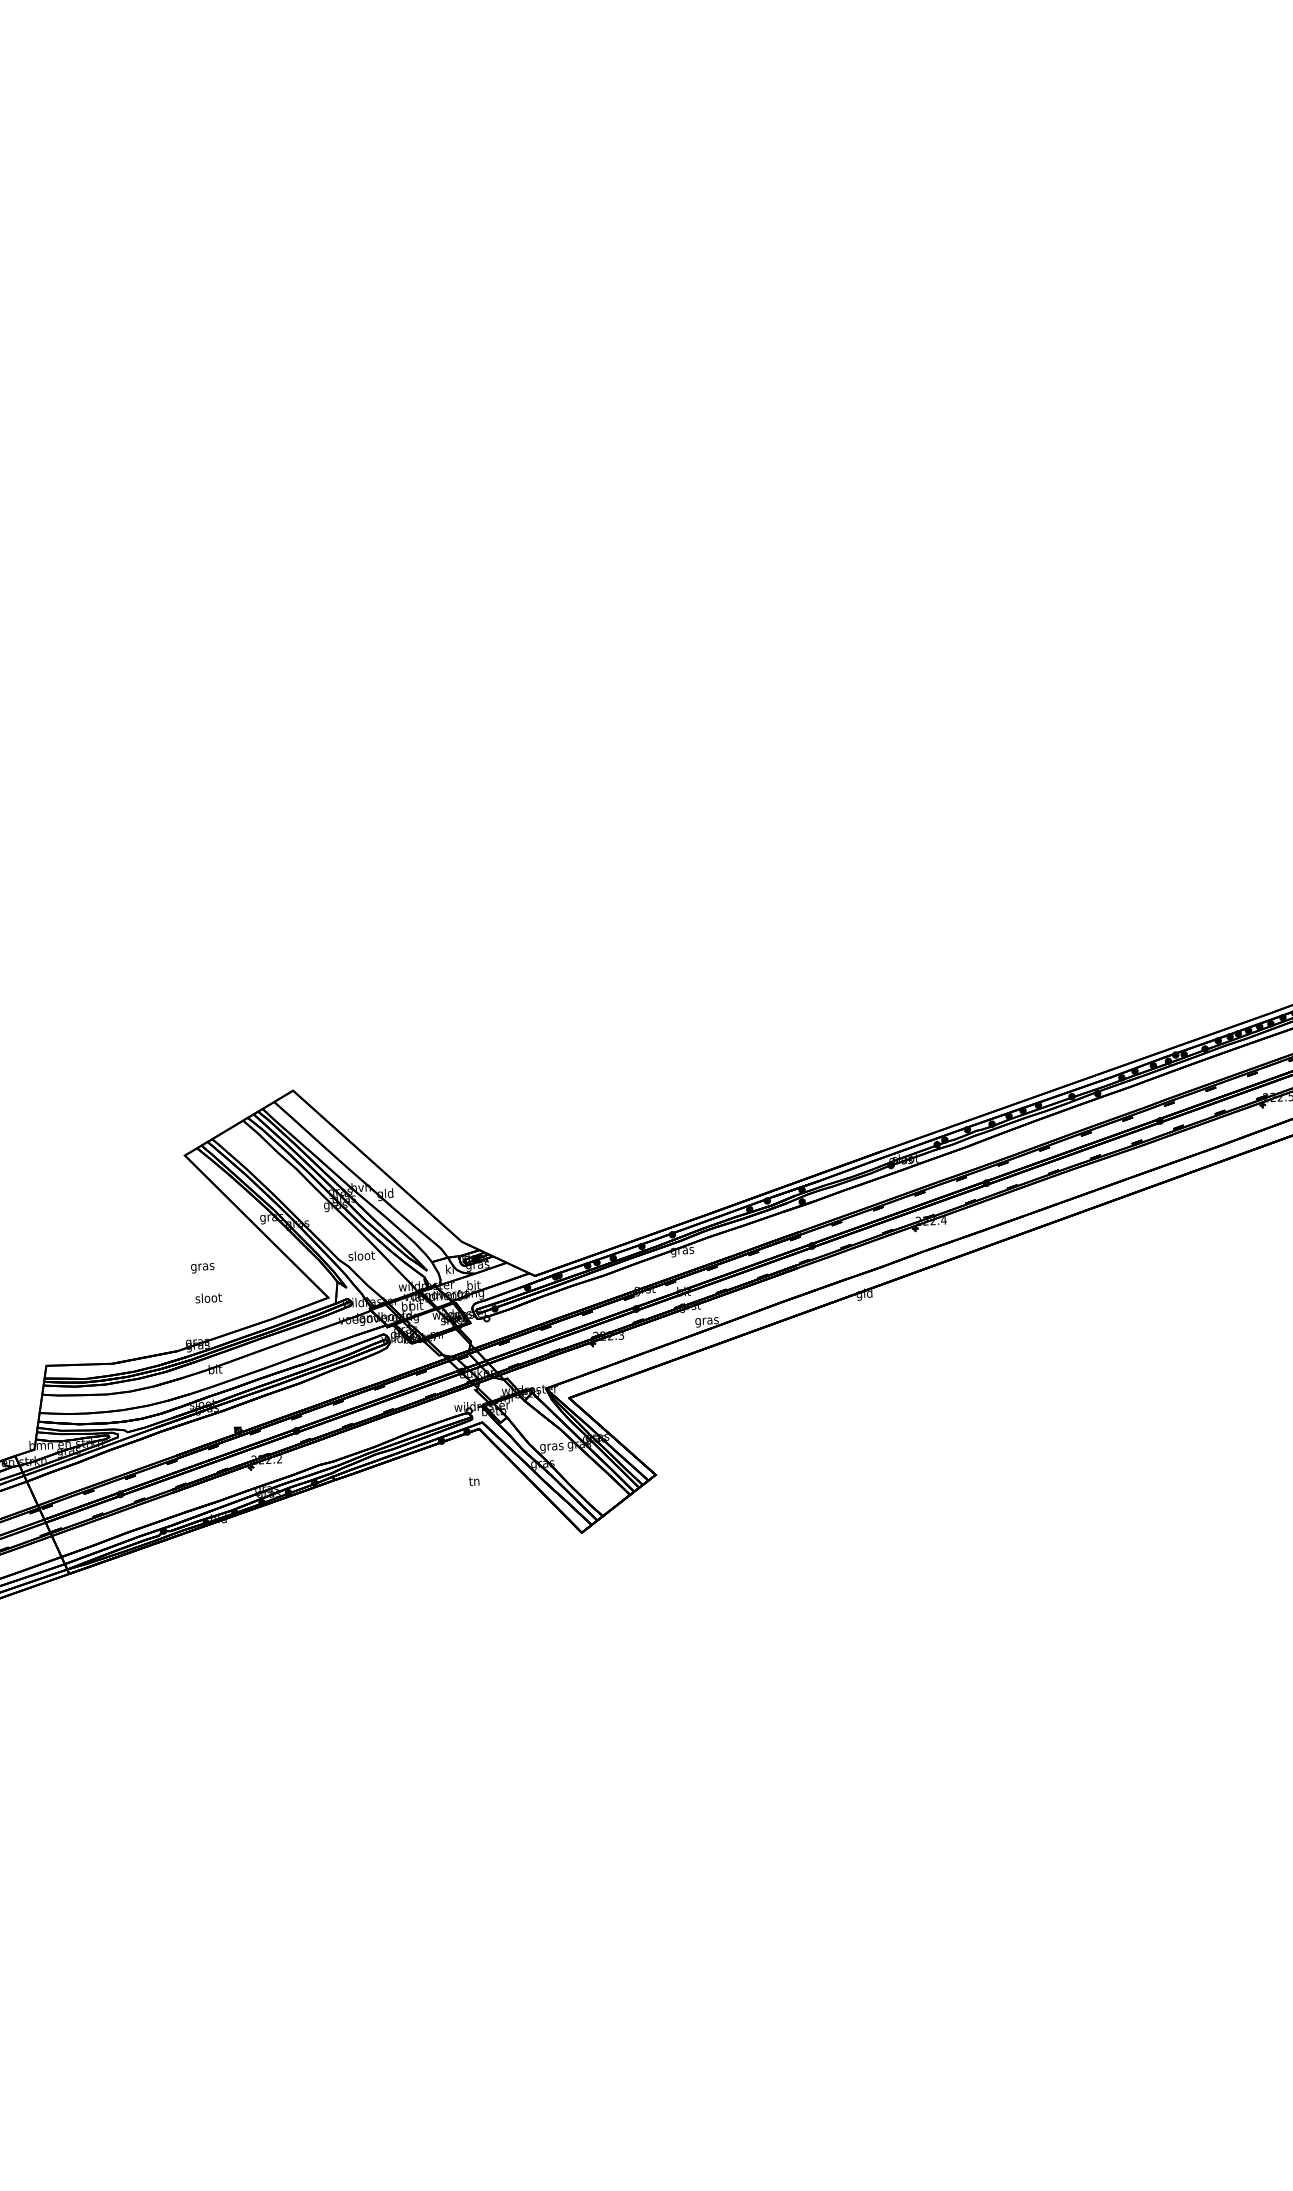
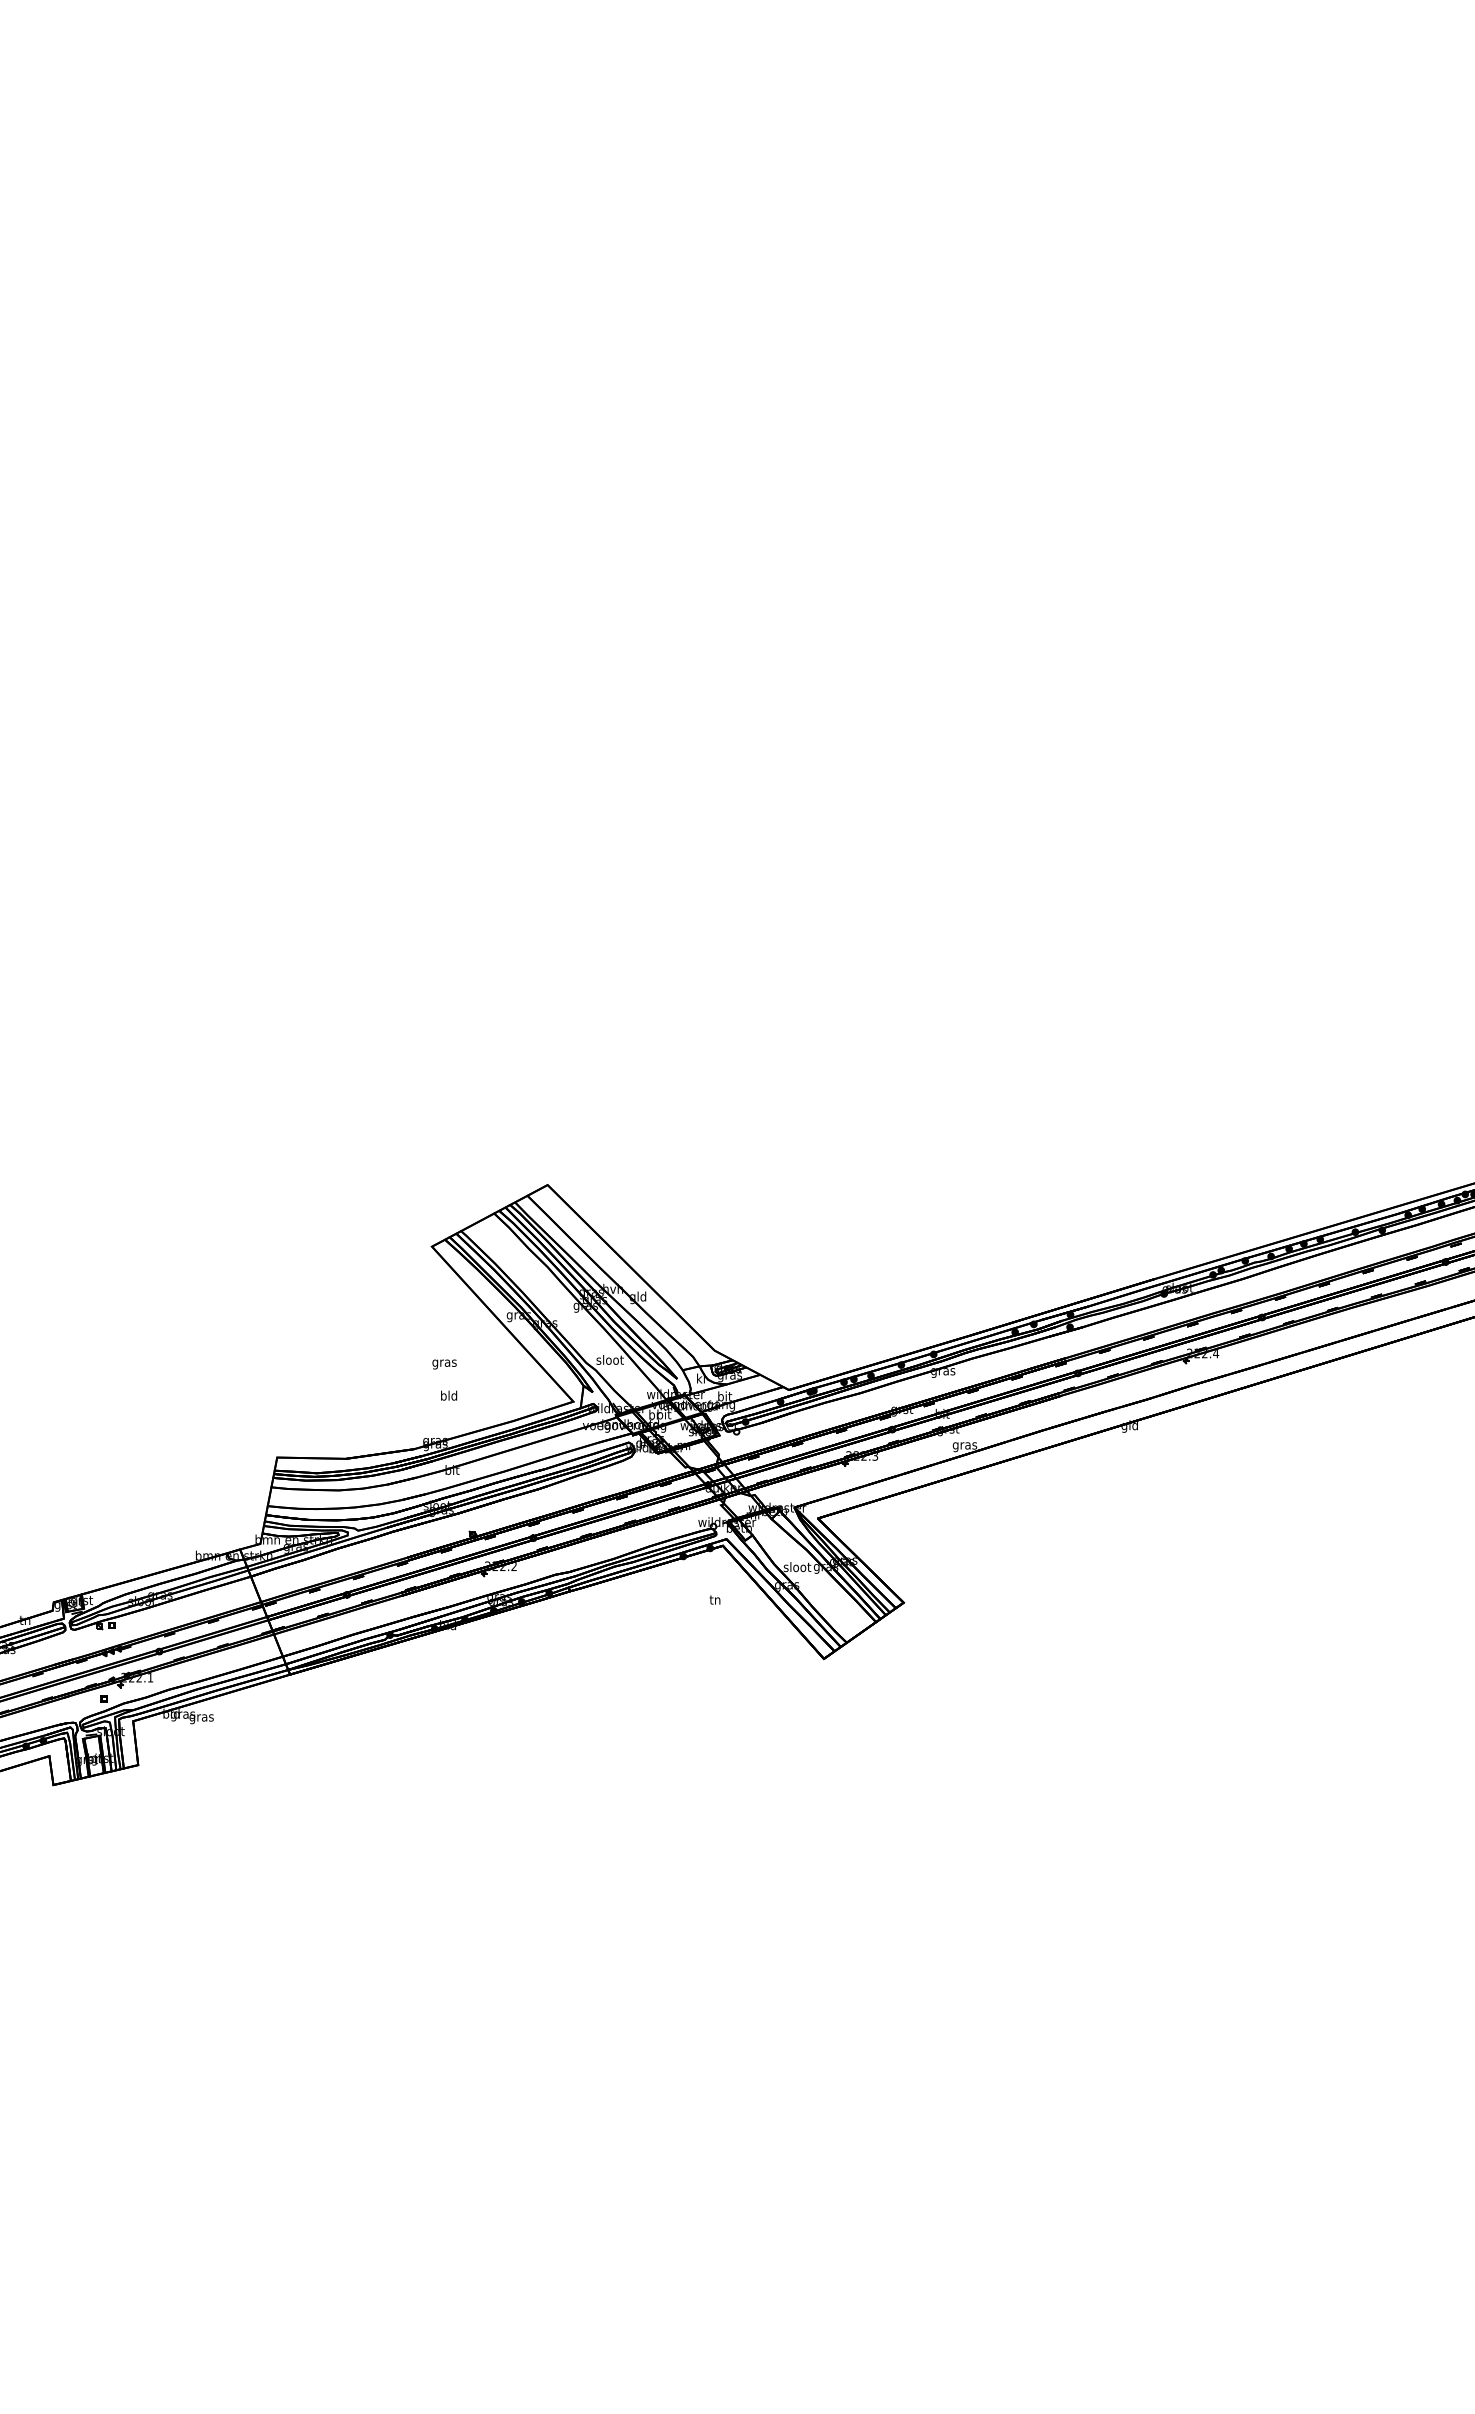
text: (208, 1297) -> (448, 1395), sloot -> bld
text: (551, 1447) -> (797, 1568), gras -> sloot

